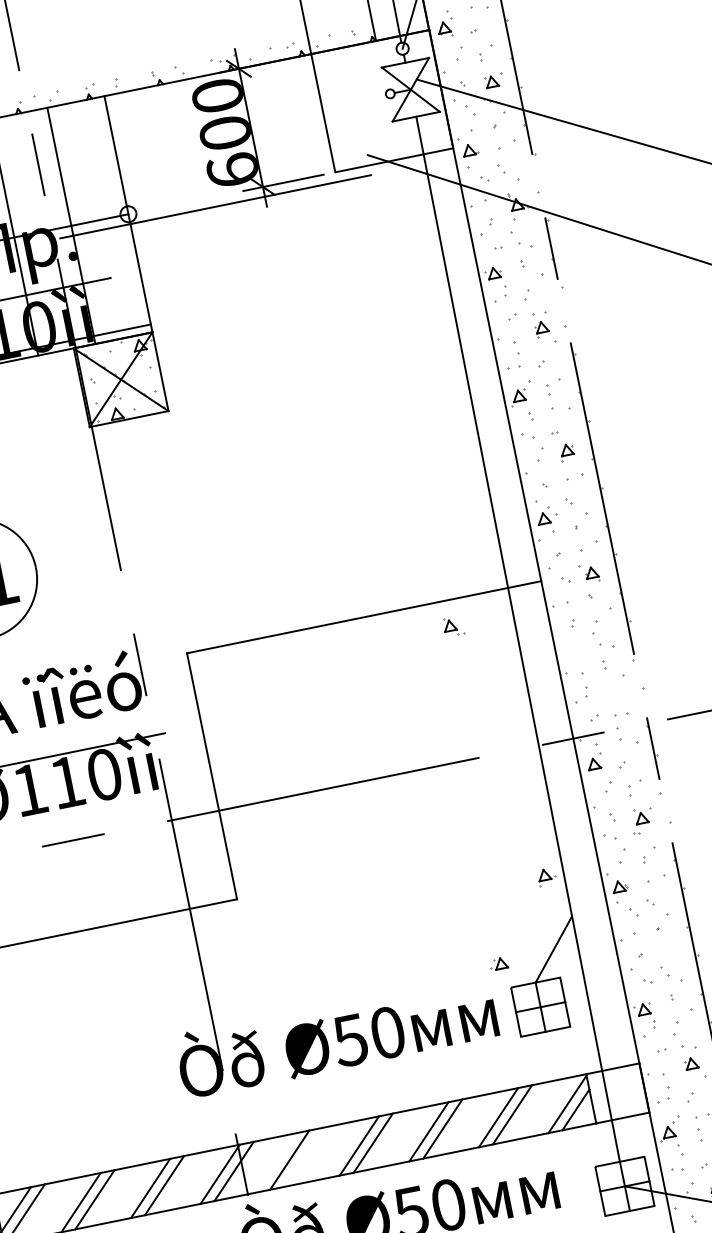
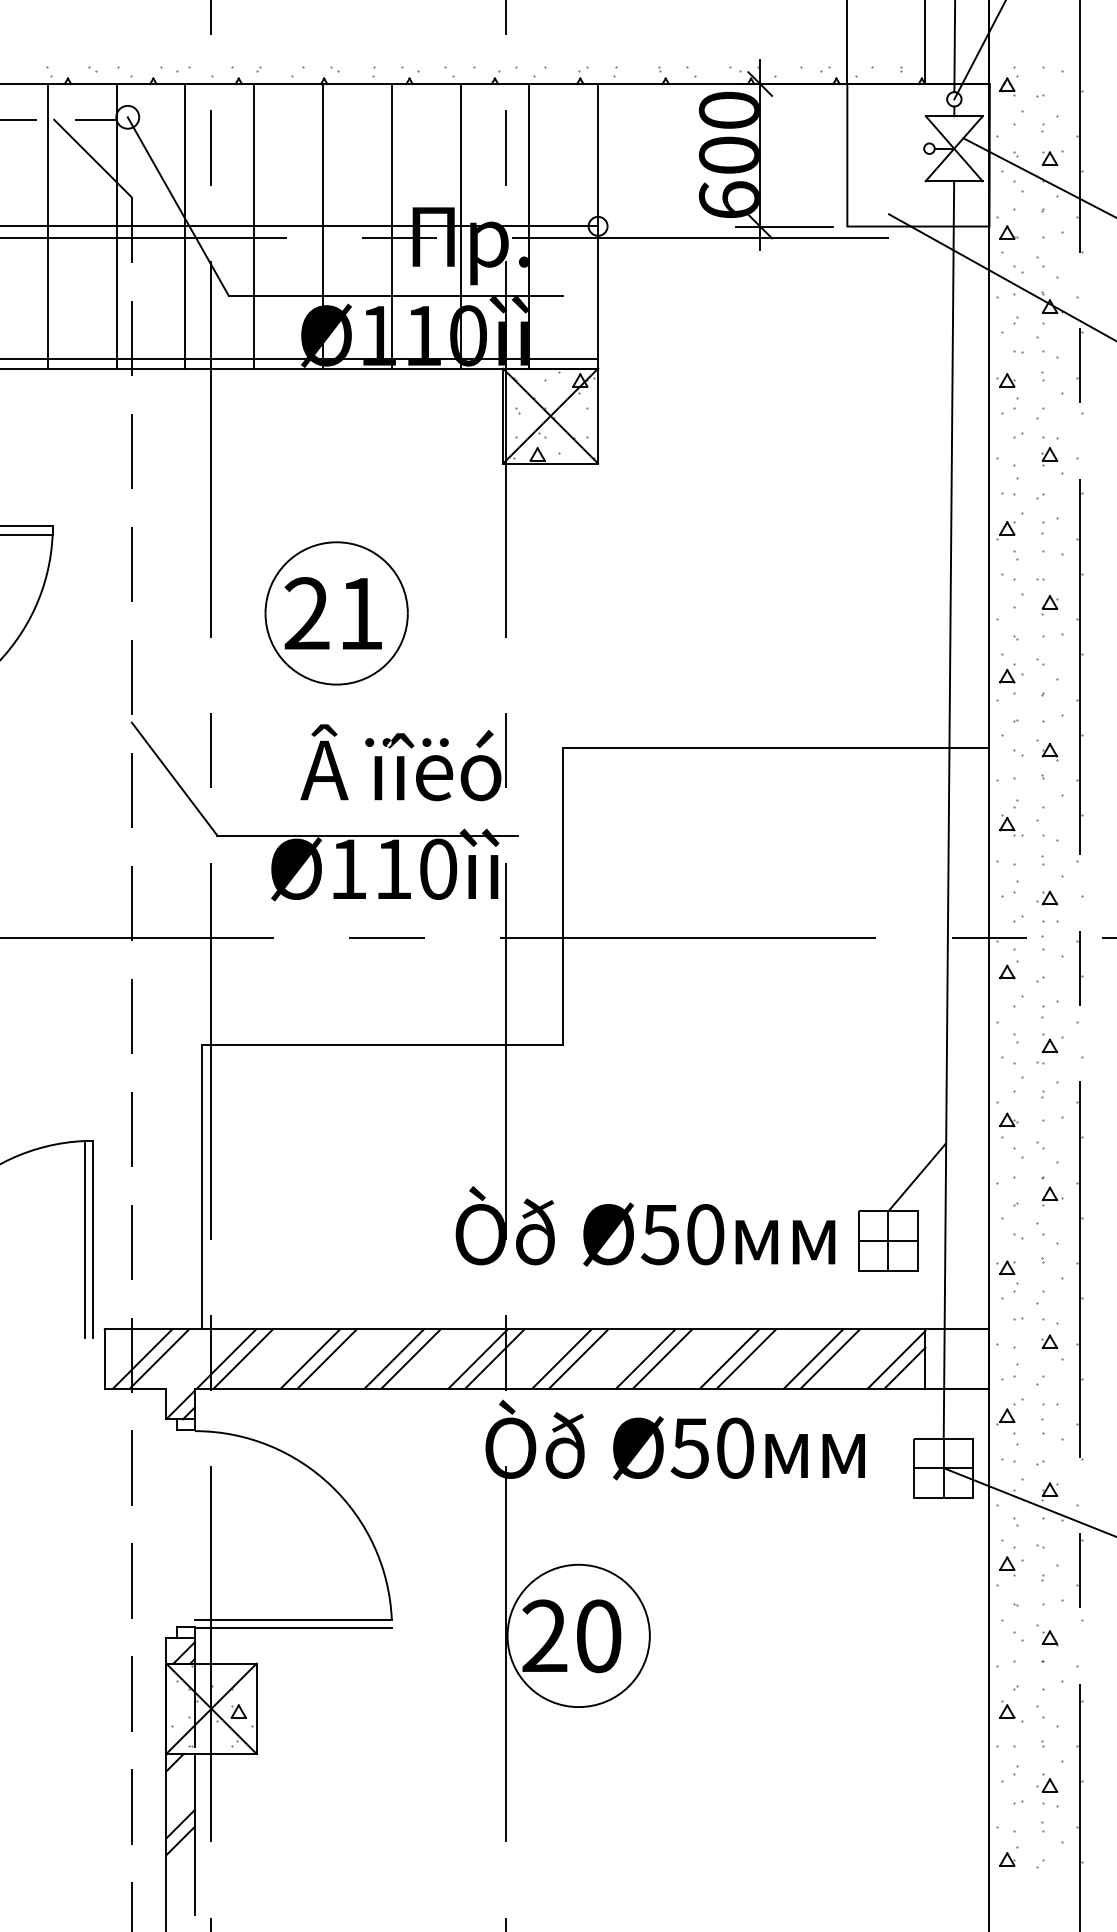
part: (453, 626) -> (1011, 825), moved
part: (547, 876) -> (1052, 1196), moved
part: (498, 963) -> (1047, 897), moved
line: (303, 1157) -> (578, 1358), added

